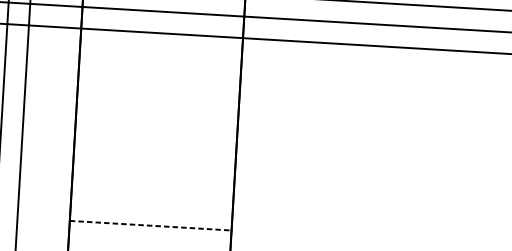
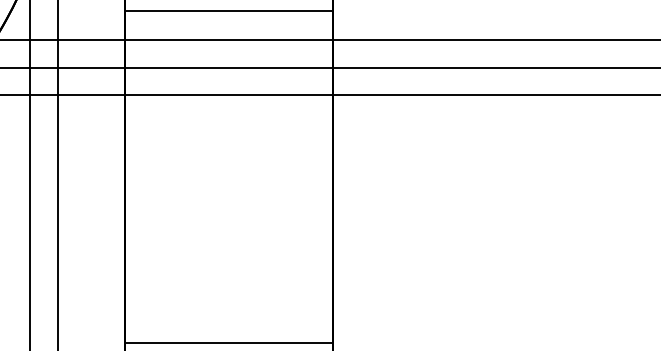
line: (150, 225) -> (229, 342), dashed -> solid

